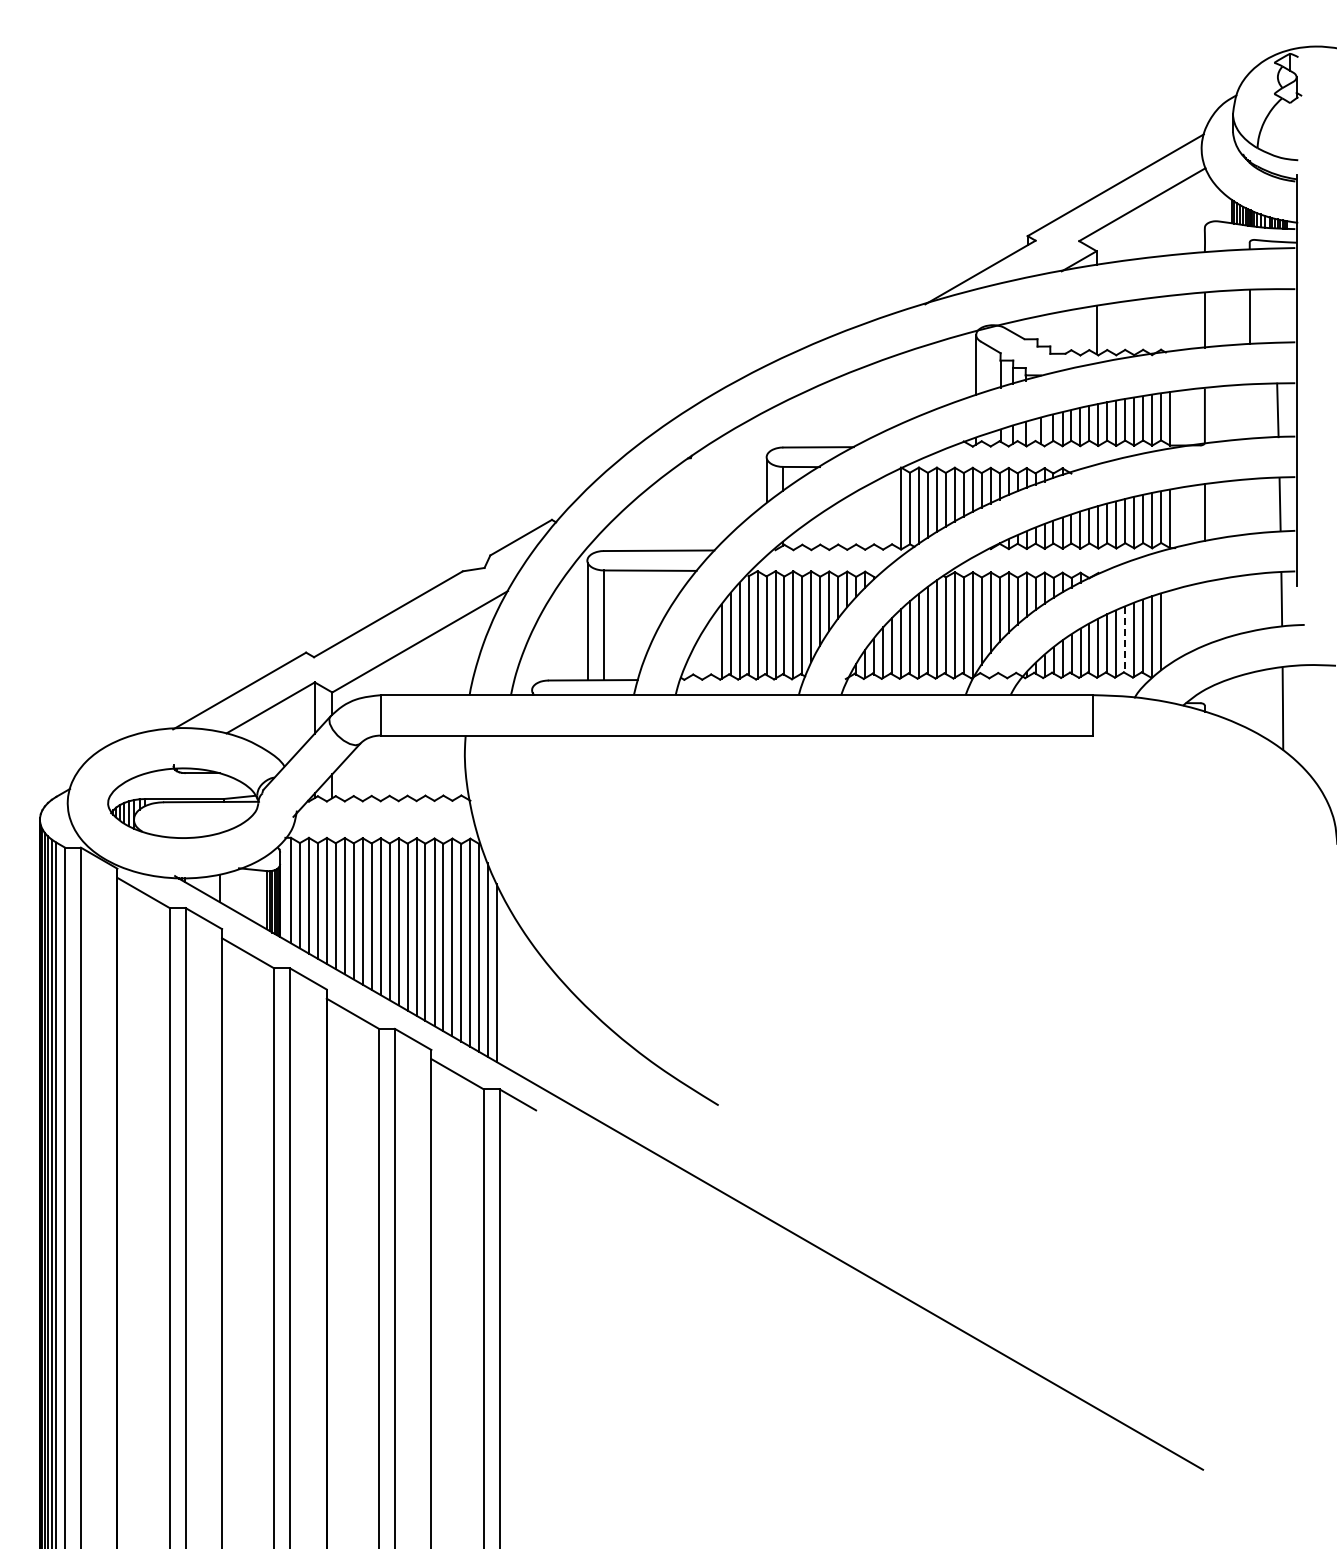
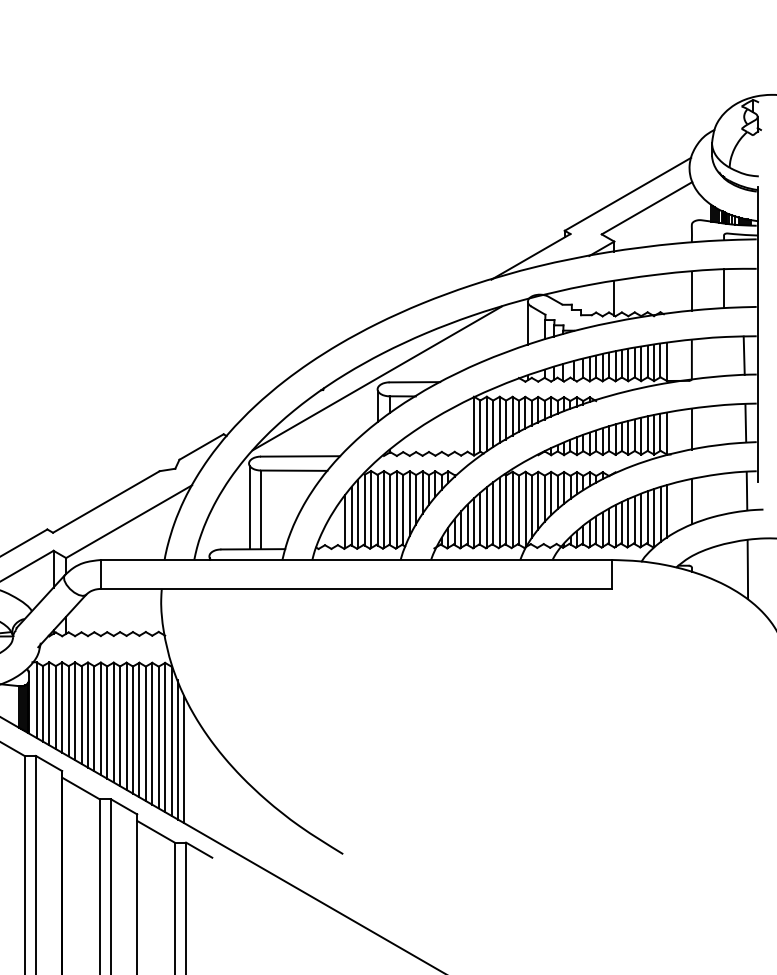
line: (765, 441) -> (376, 378), added
line: (1204, 613) -> (691, 501), added
line: (1170, 627) -> (667, 511), added
line: (1125, 640) -> (634, 520), dashed -> solid

